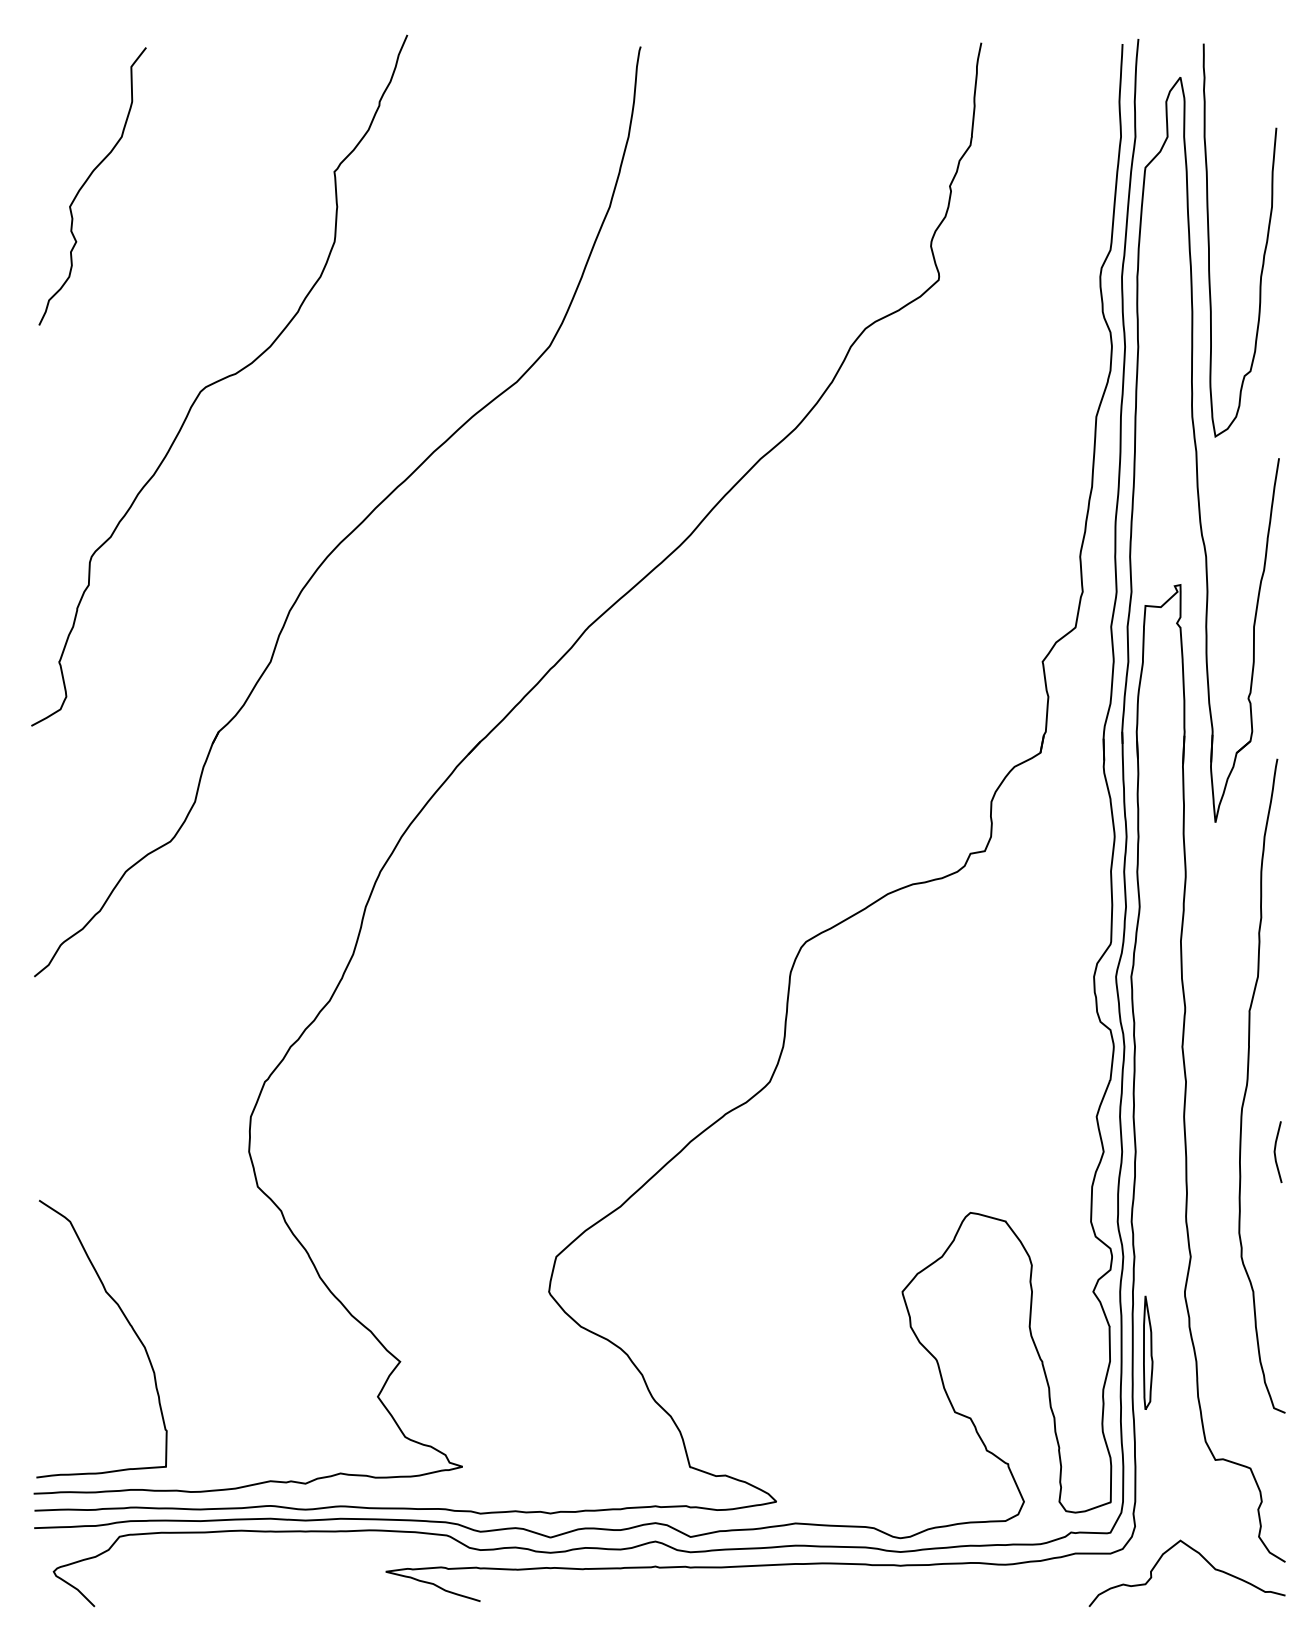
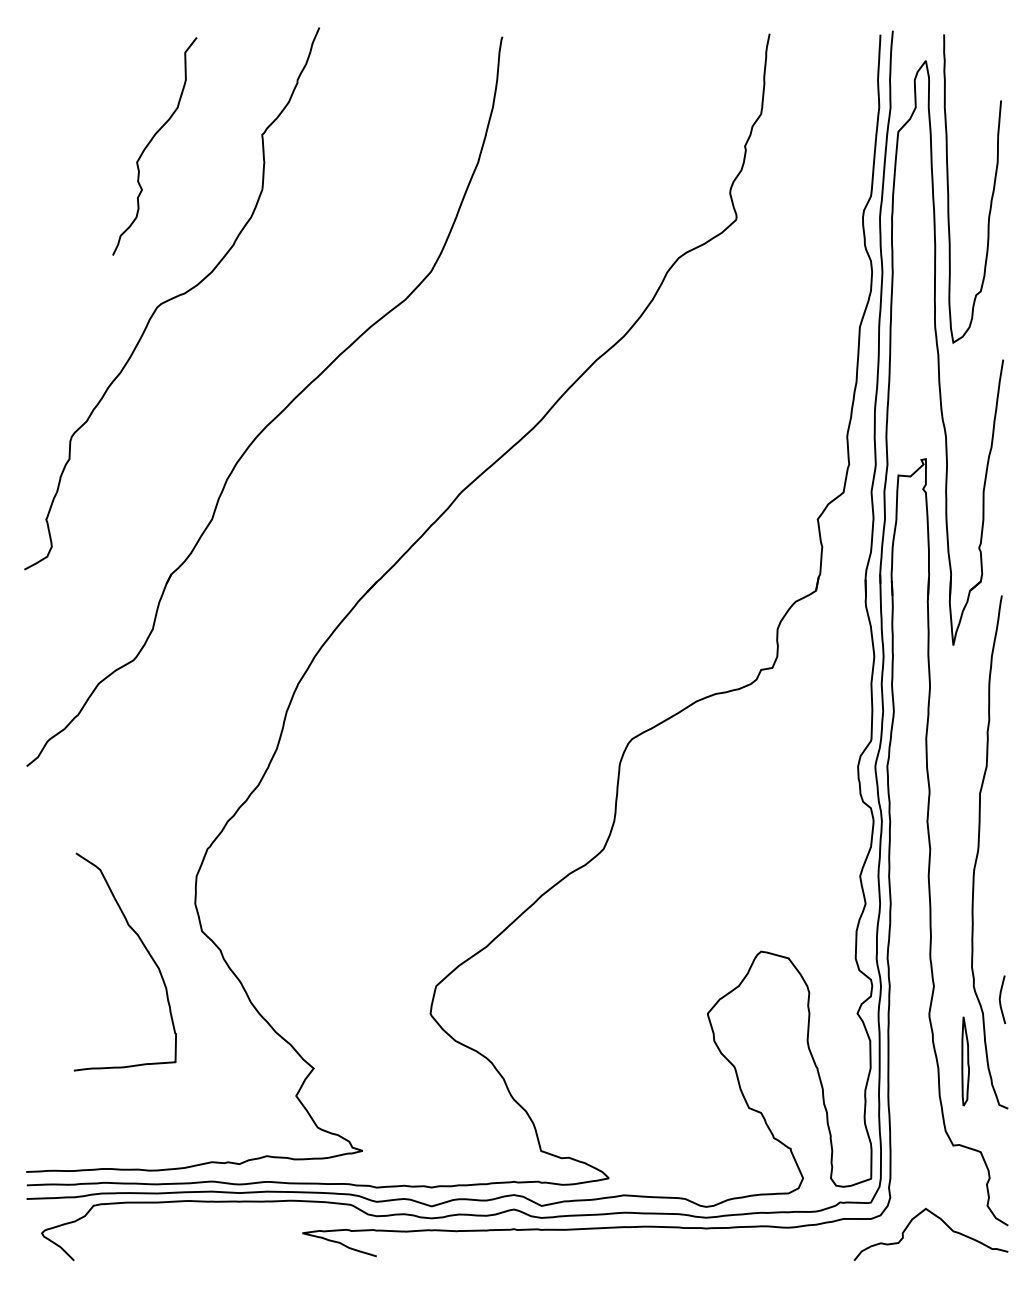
curve: (87, 181) -> (150, 142), moved
line: (1275, 1152) -> (1000, 1000), moved
curve: (127, 1322) -> (145, 949), moved
part: (1148, 1352) -> (965, 1061), moved

